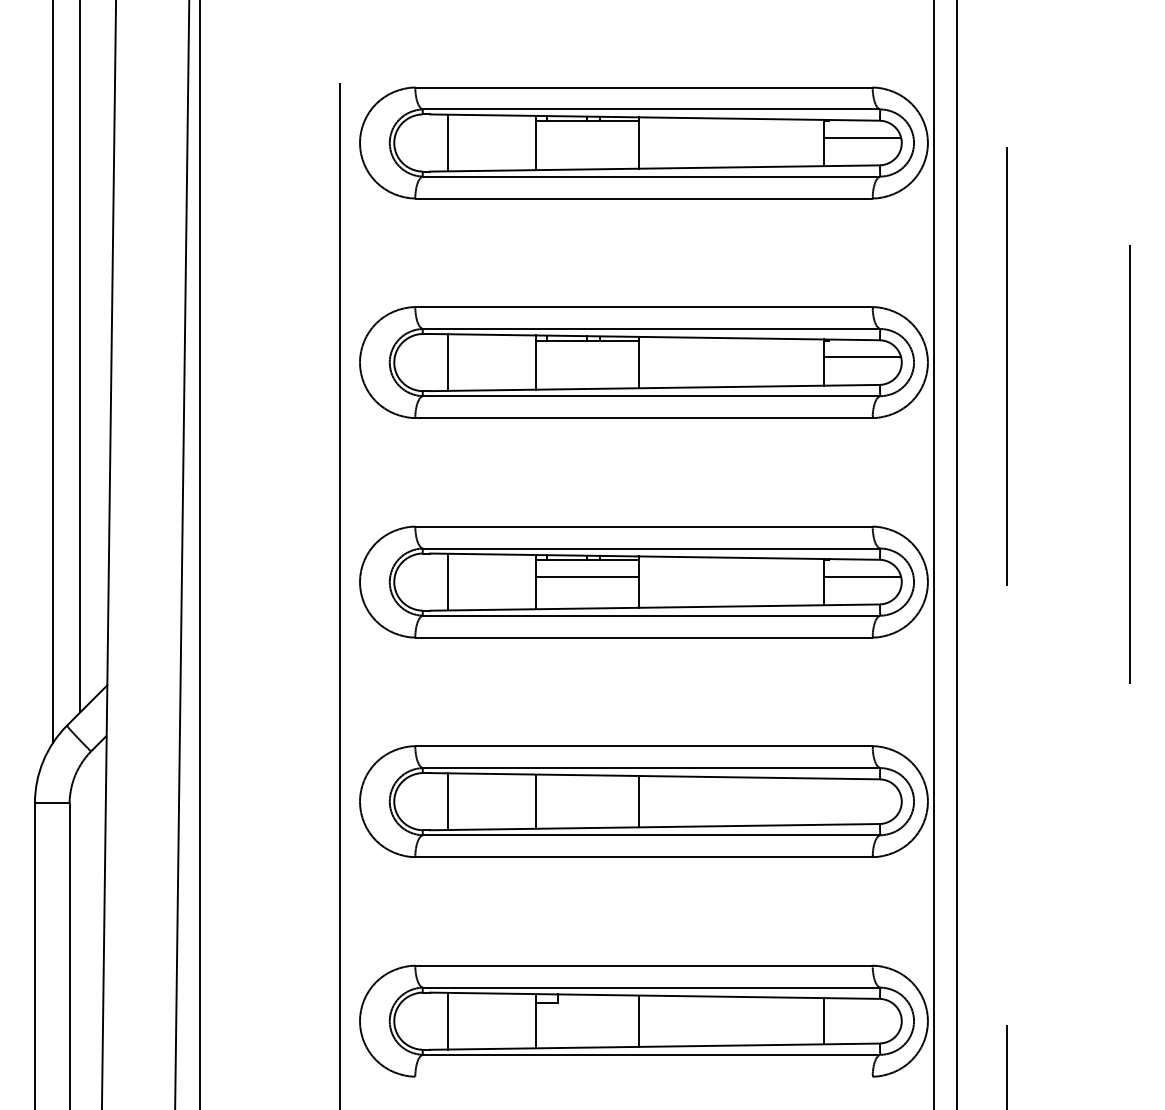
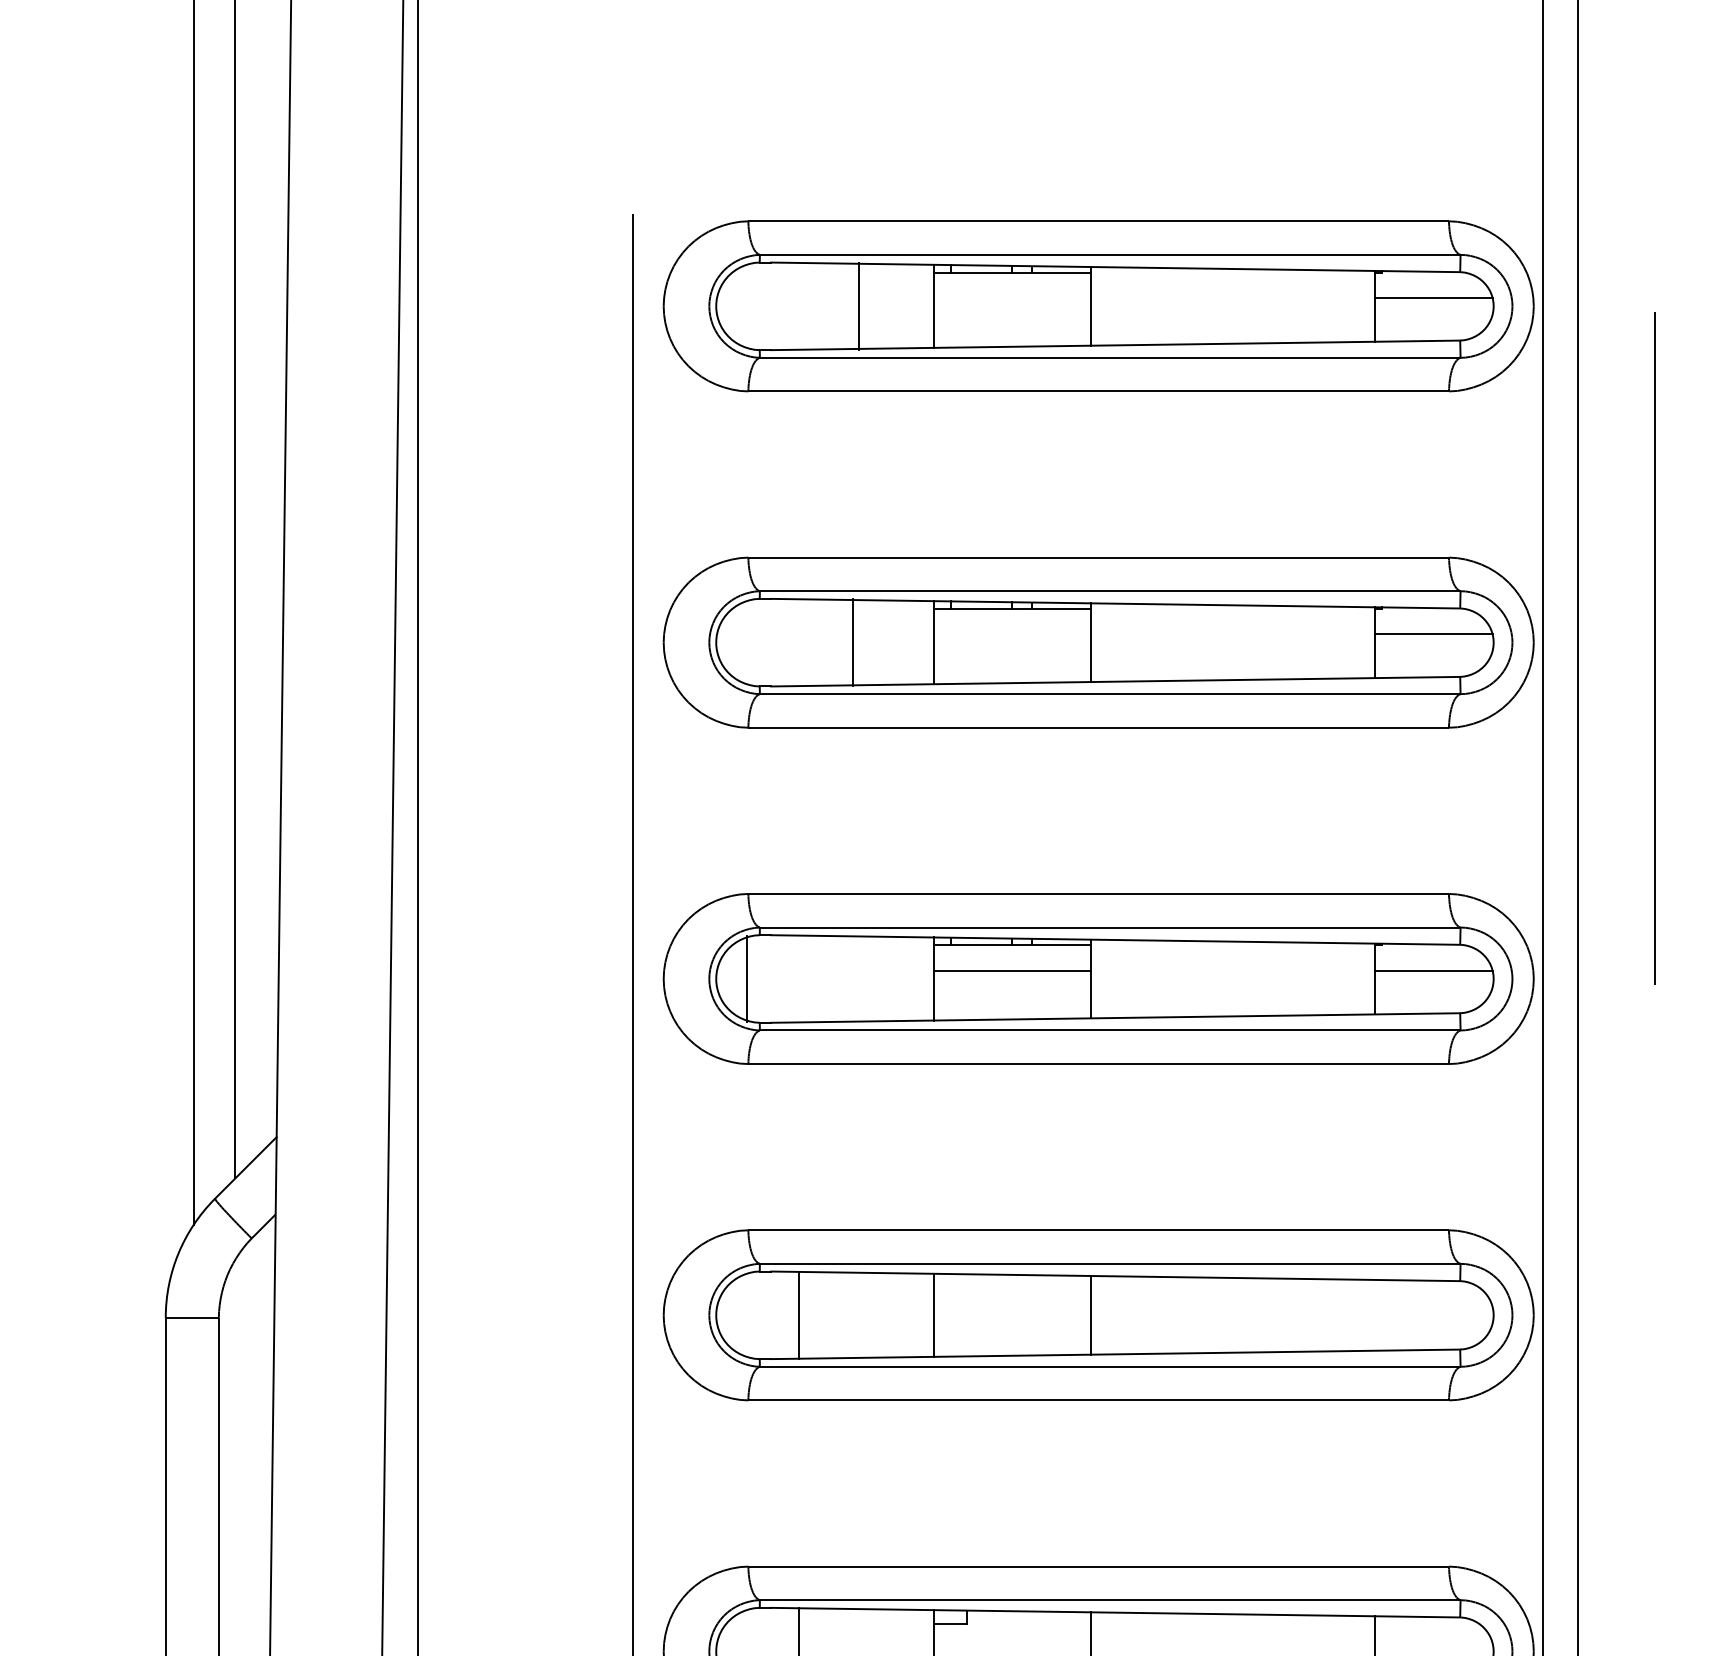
line: (448, 142) -> (859, 305), moved
line: (448, 362) -> (852, 642), moved
line: (448, 581) -> (747, 978), moved

